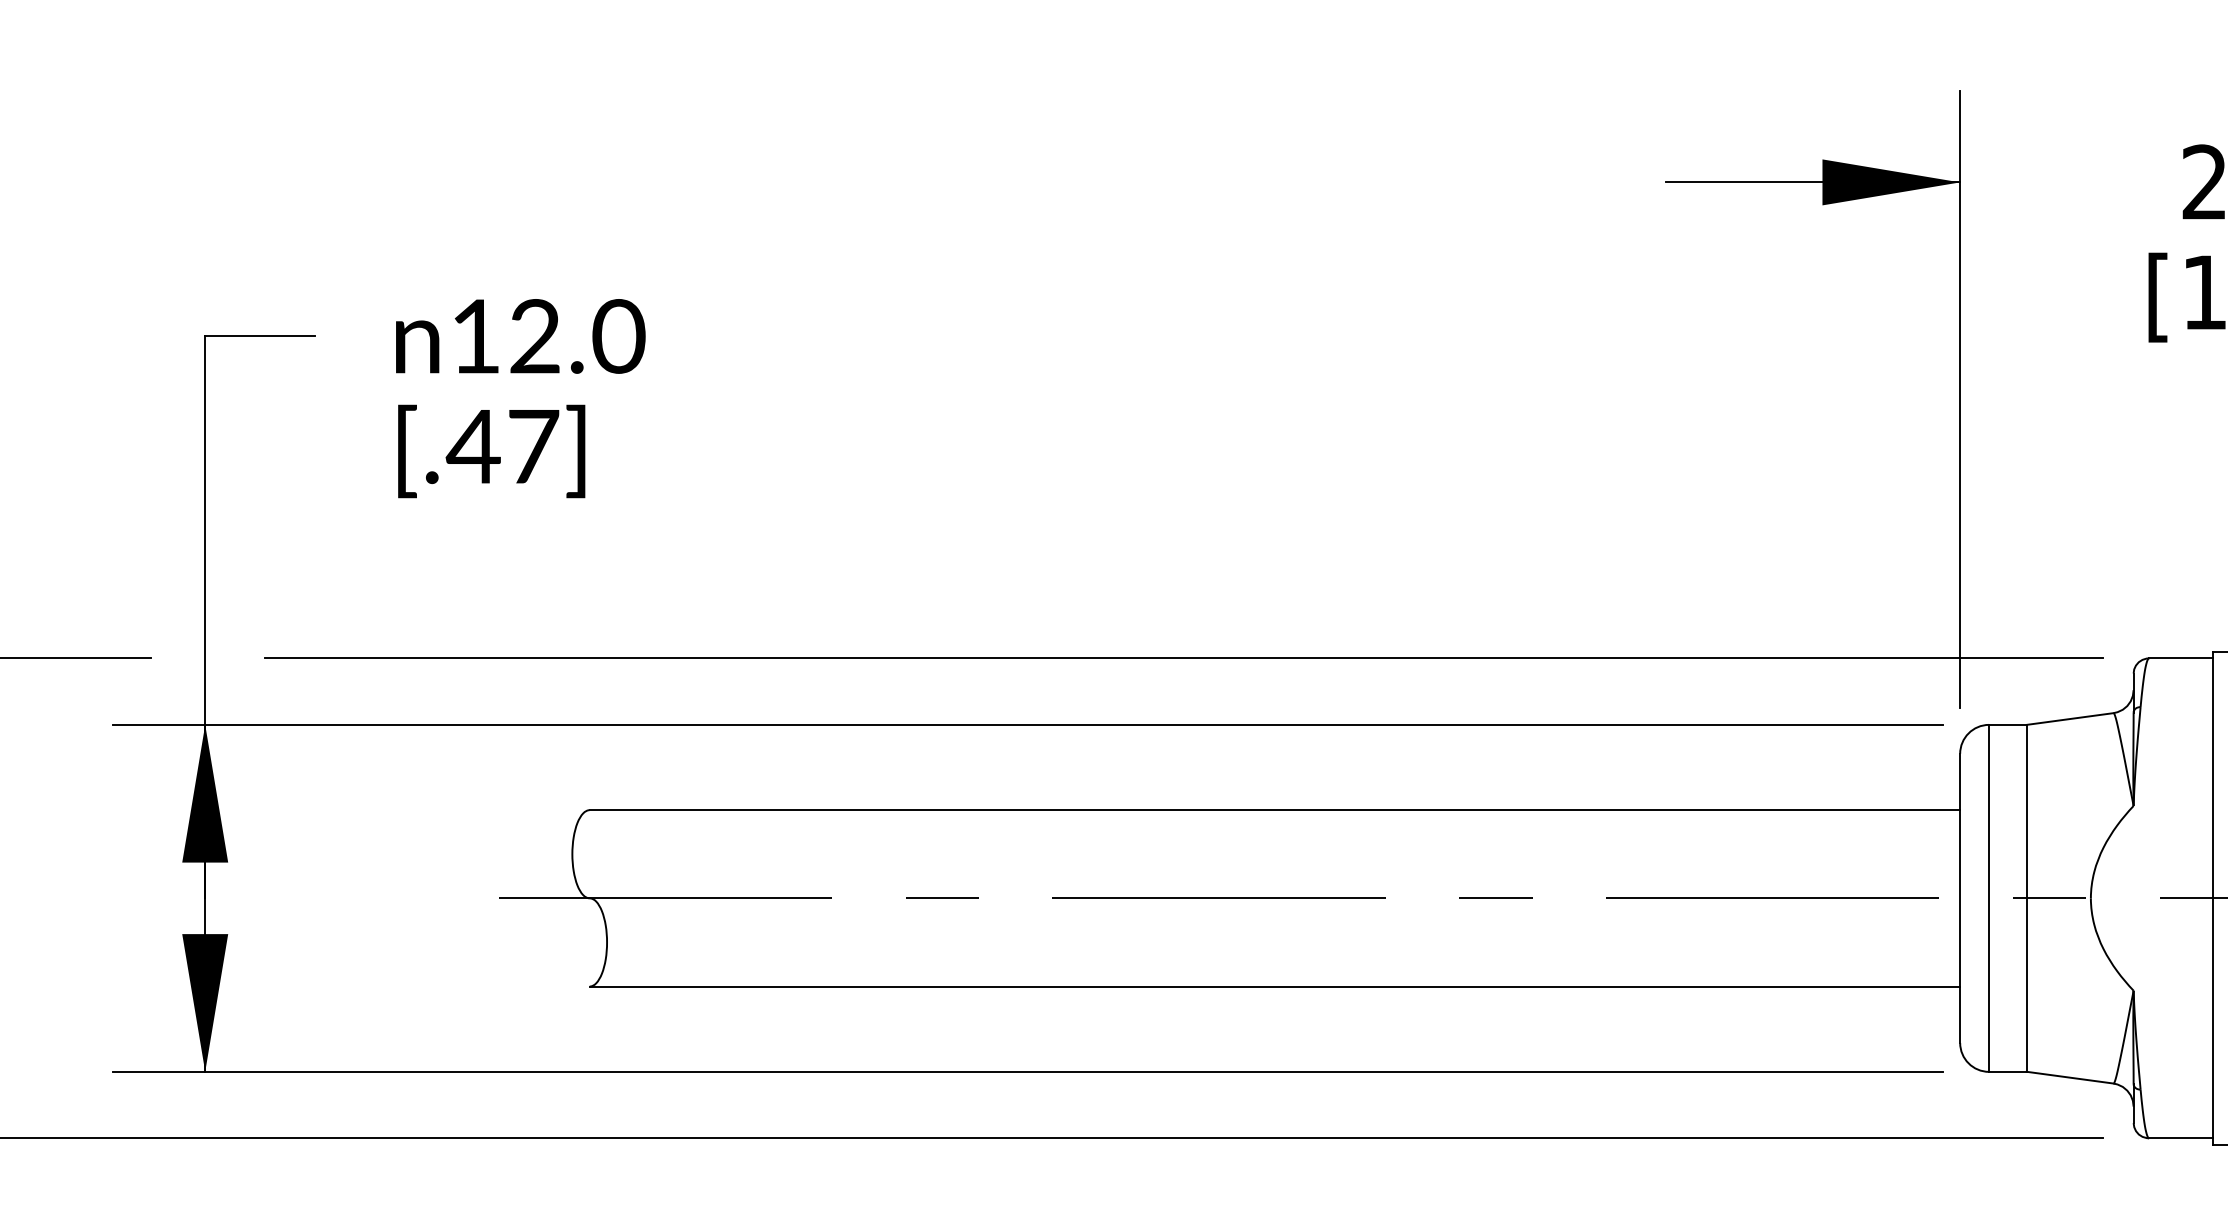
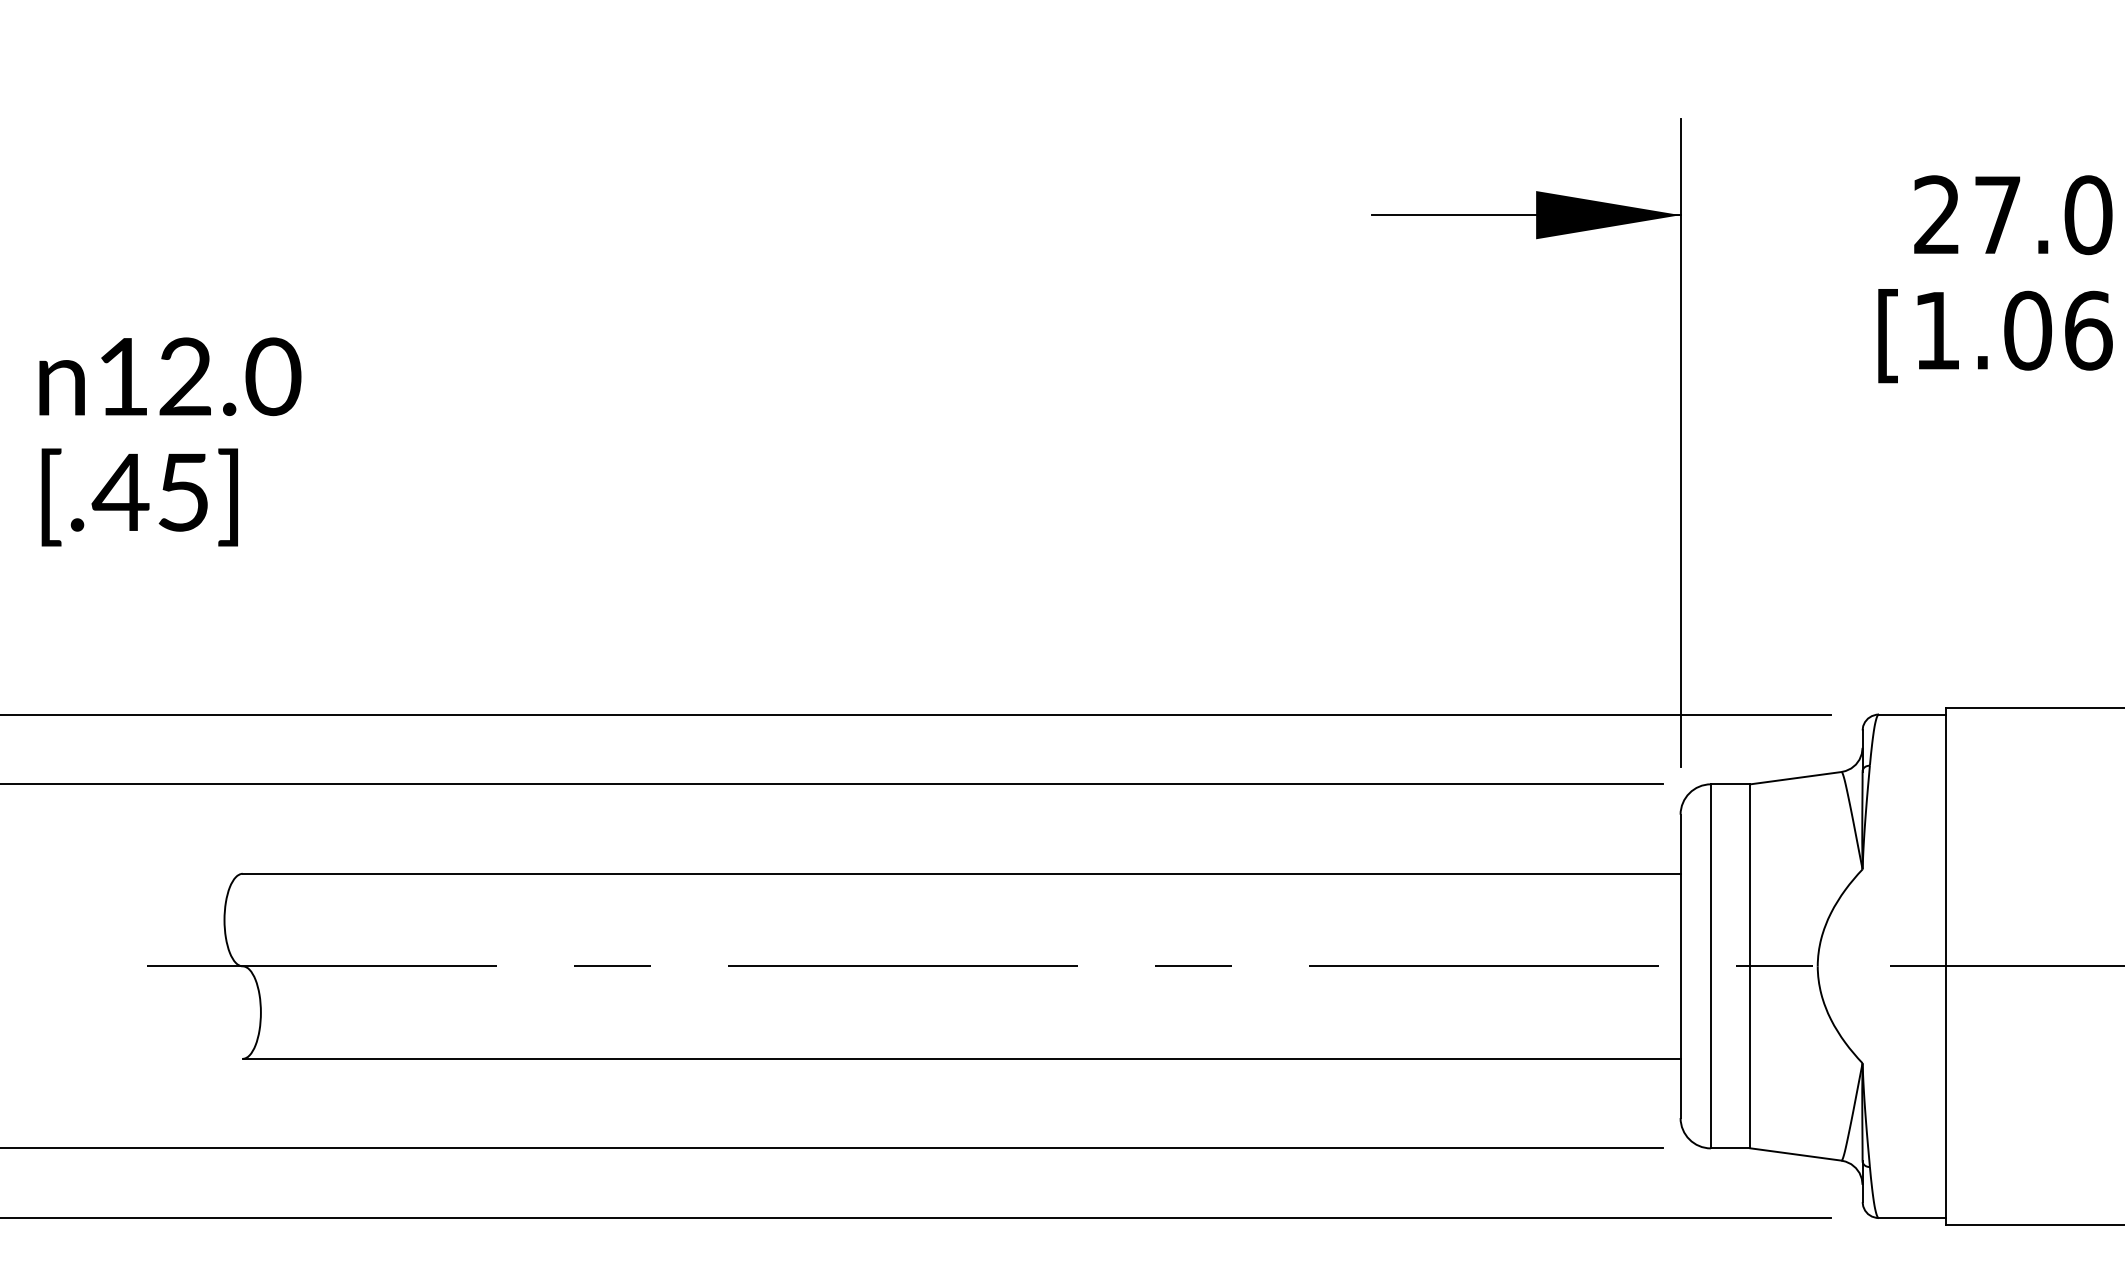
text: (534, 447) -> (184, 493), [.47] -> [.45]

